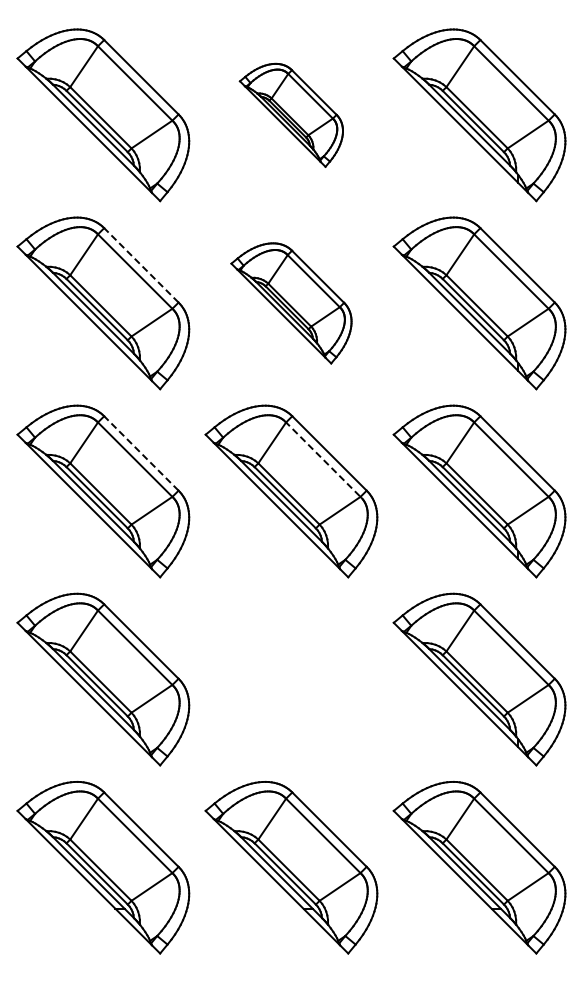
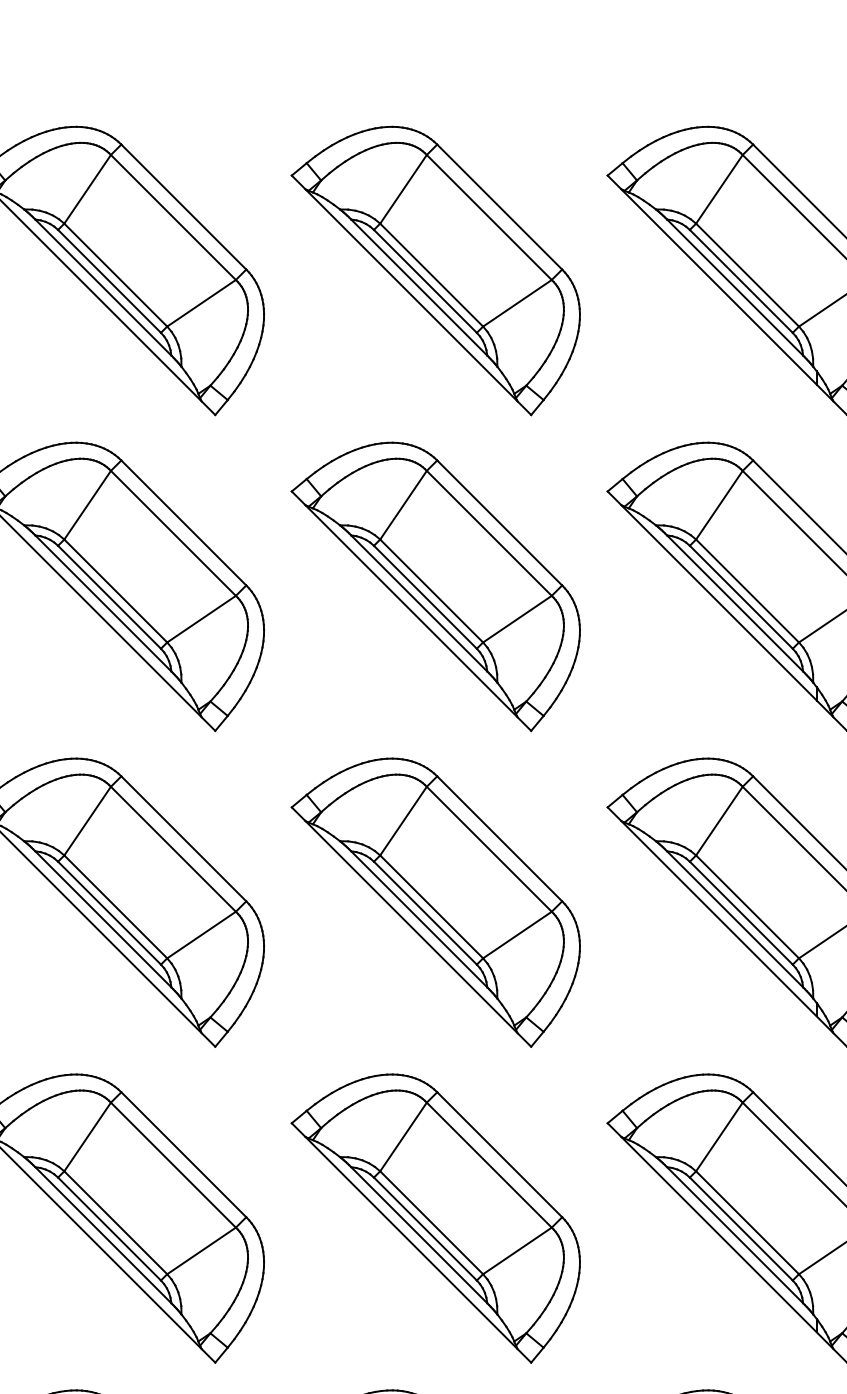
part: (291, 115) -> (435, 271), size x1.67
line: (141, 265) -> (183, 523), dashed -> solid
part: (291, 303) -> (435, 587), size x1.43
line: (141, 453) -> (183, 838), dashed -> solid
line: (323, 460) -> (489, 850), dashed -> solid
part: (291, 679) -> (435, 1218), added

